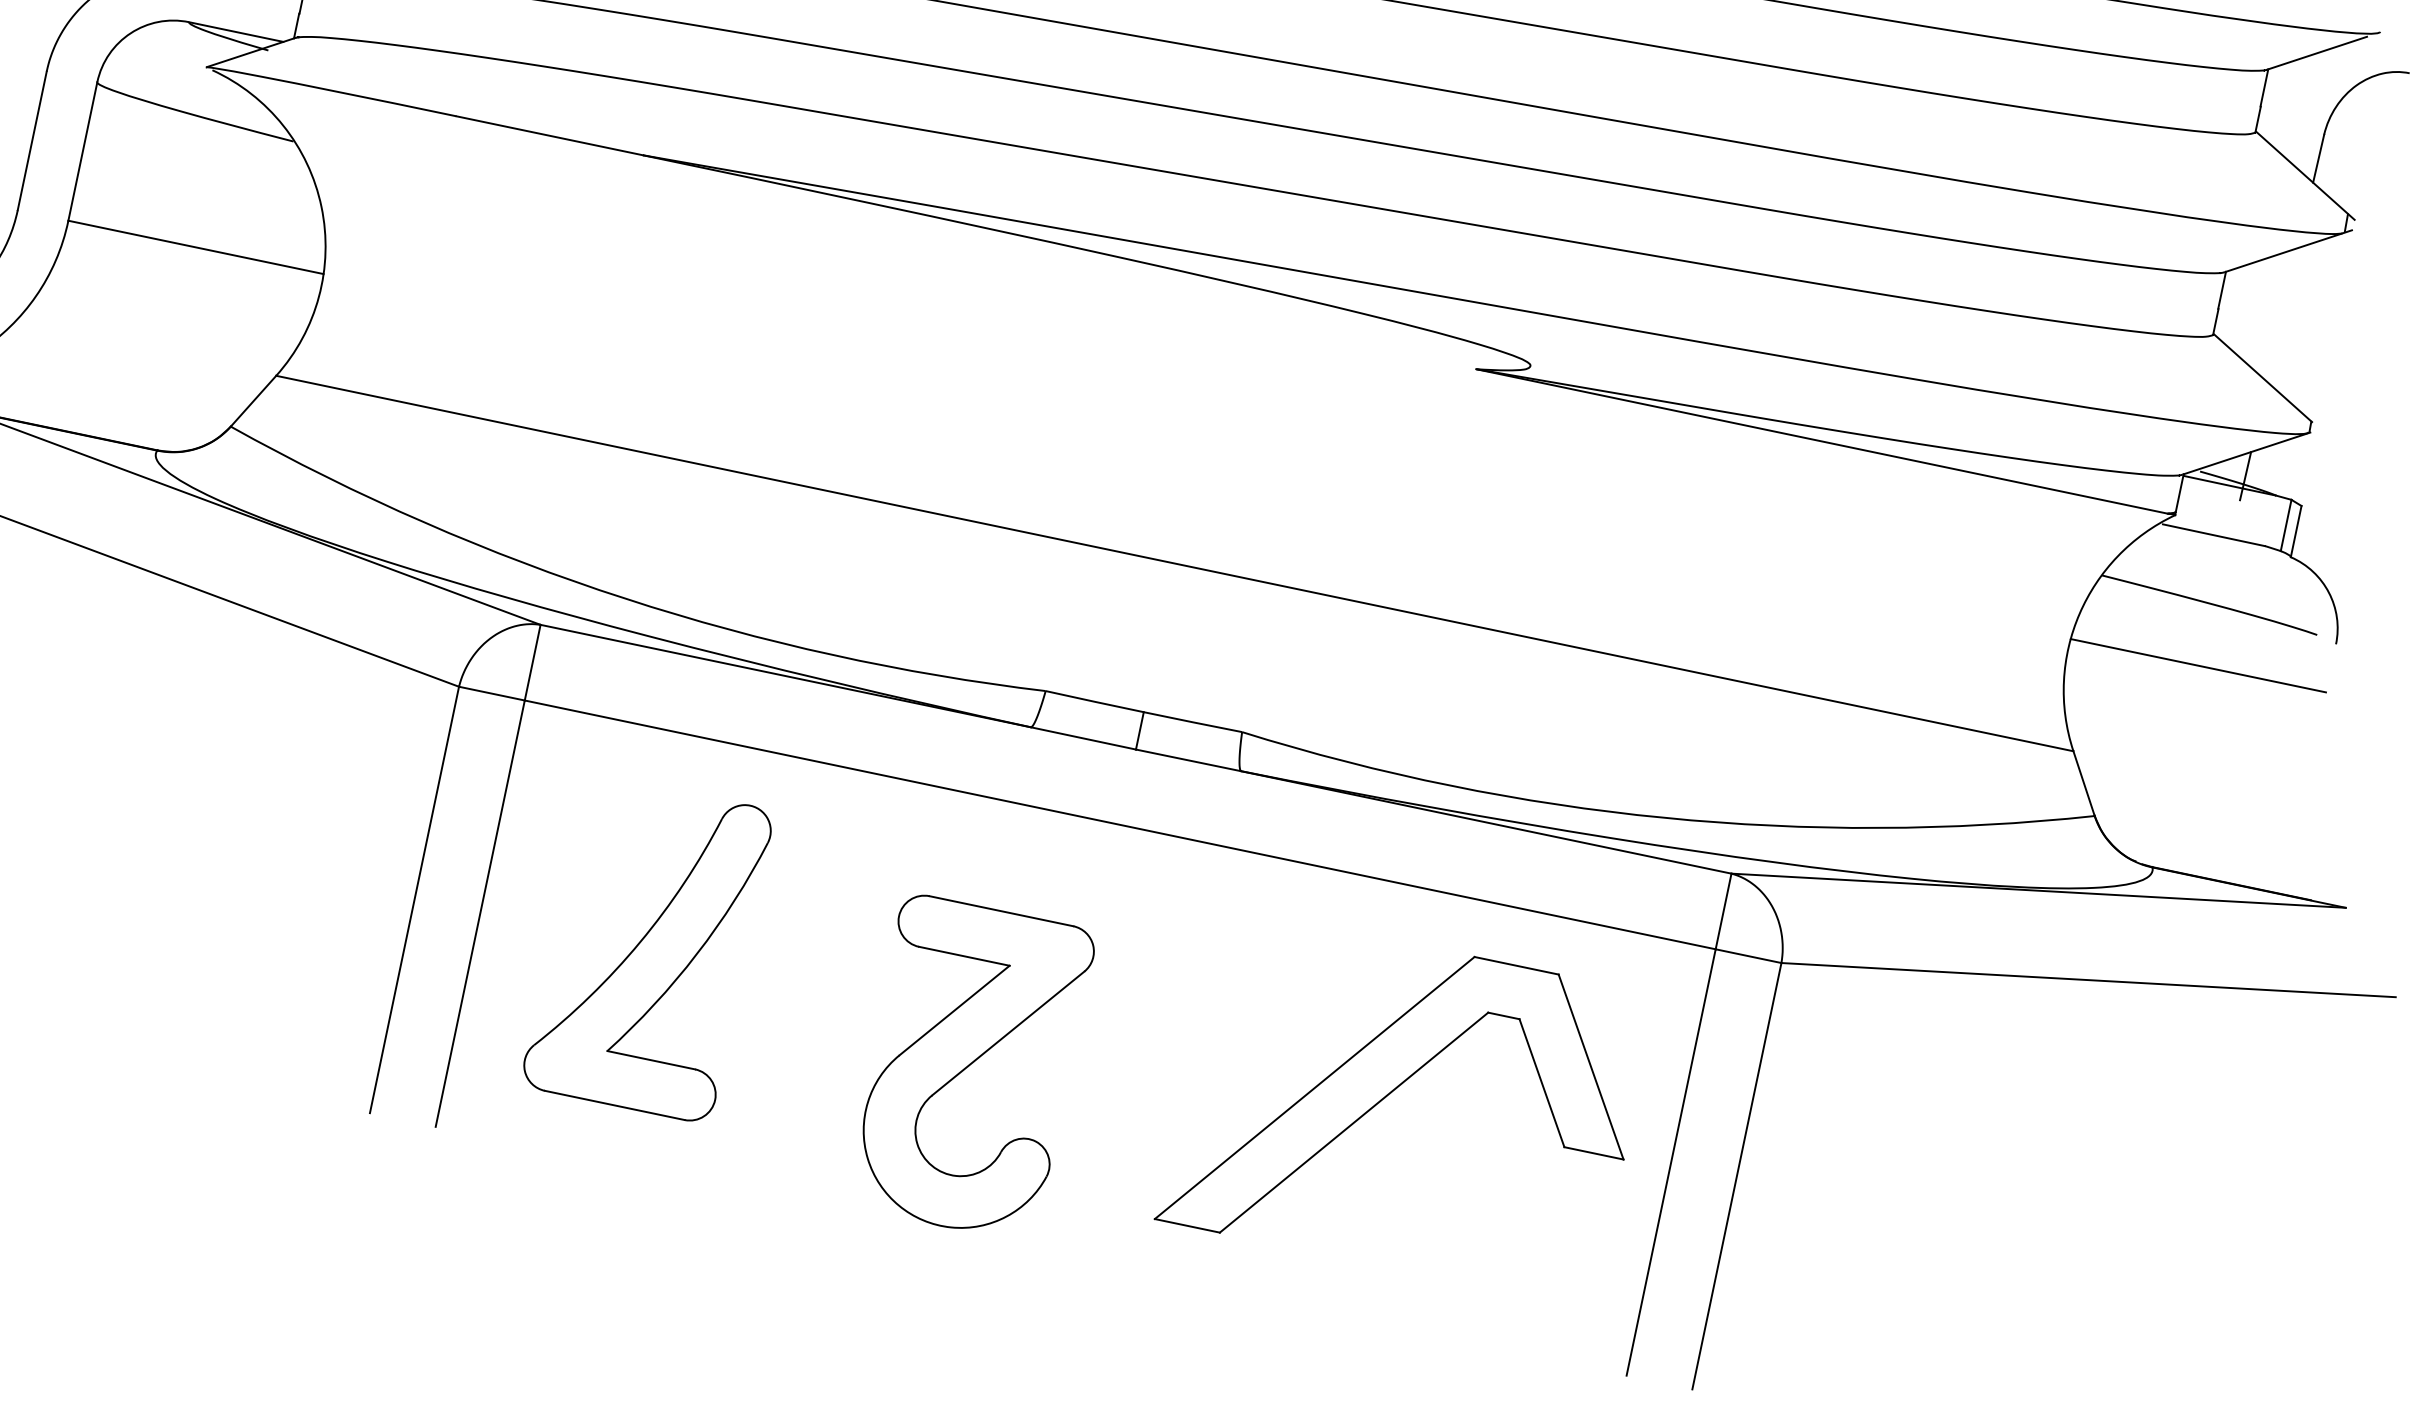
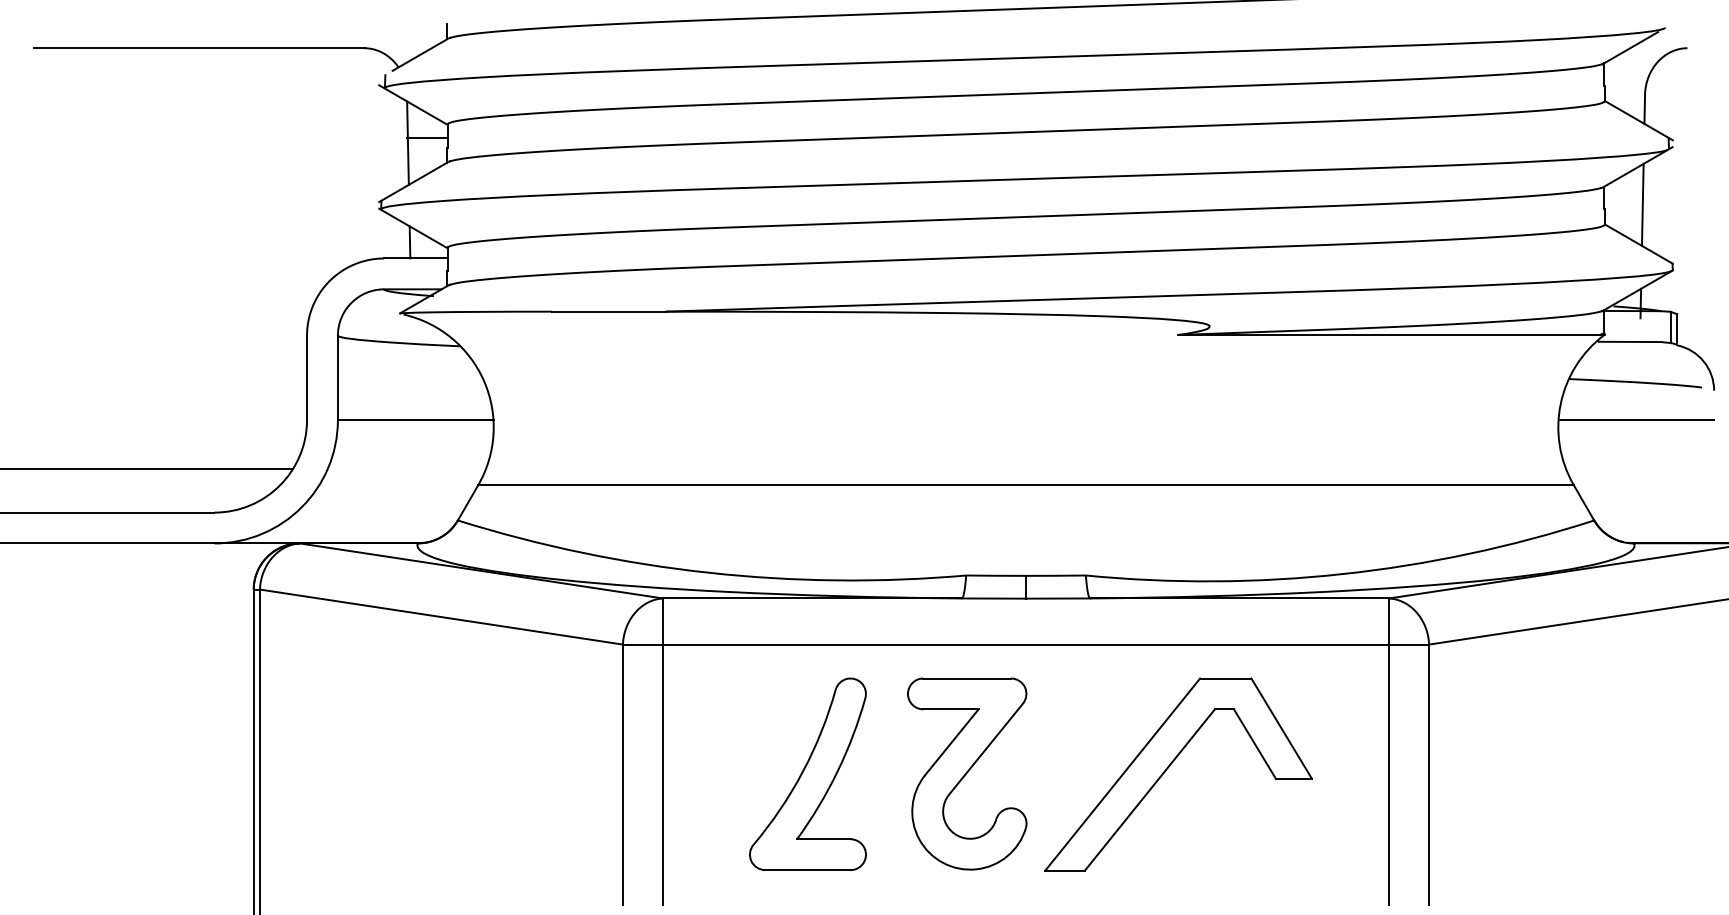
line: (2282, 314) -> (1642, 204), added
part: (647, 946) -> (807, 773), moved
part: (969, 1067) -> (967, 773), moved
part: (1395, 1091) -> (1170, 766), moved

